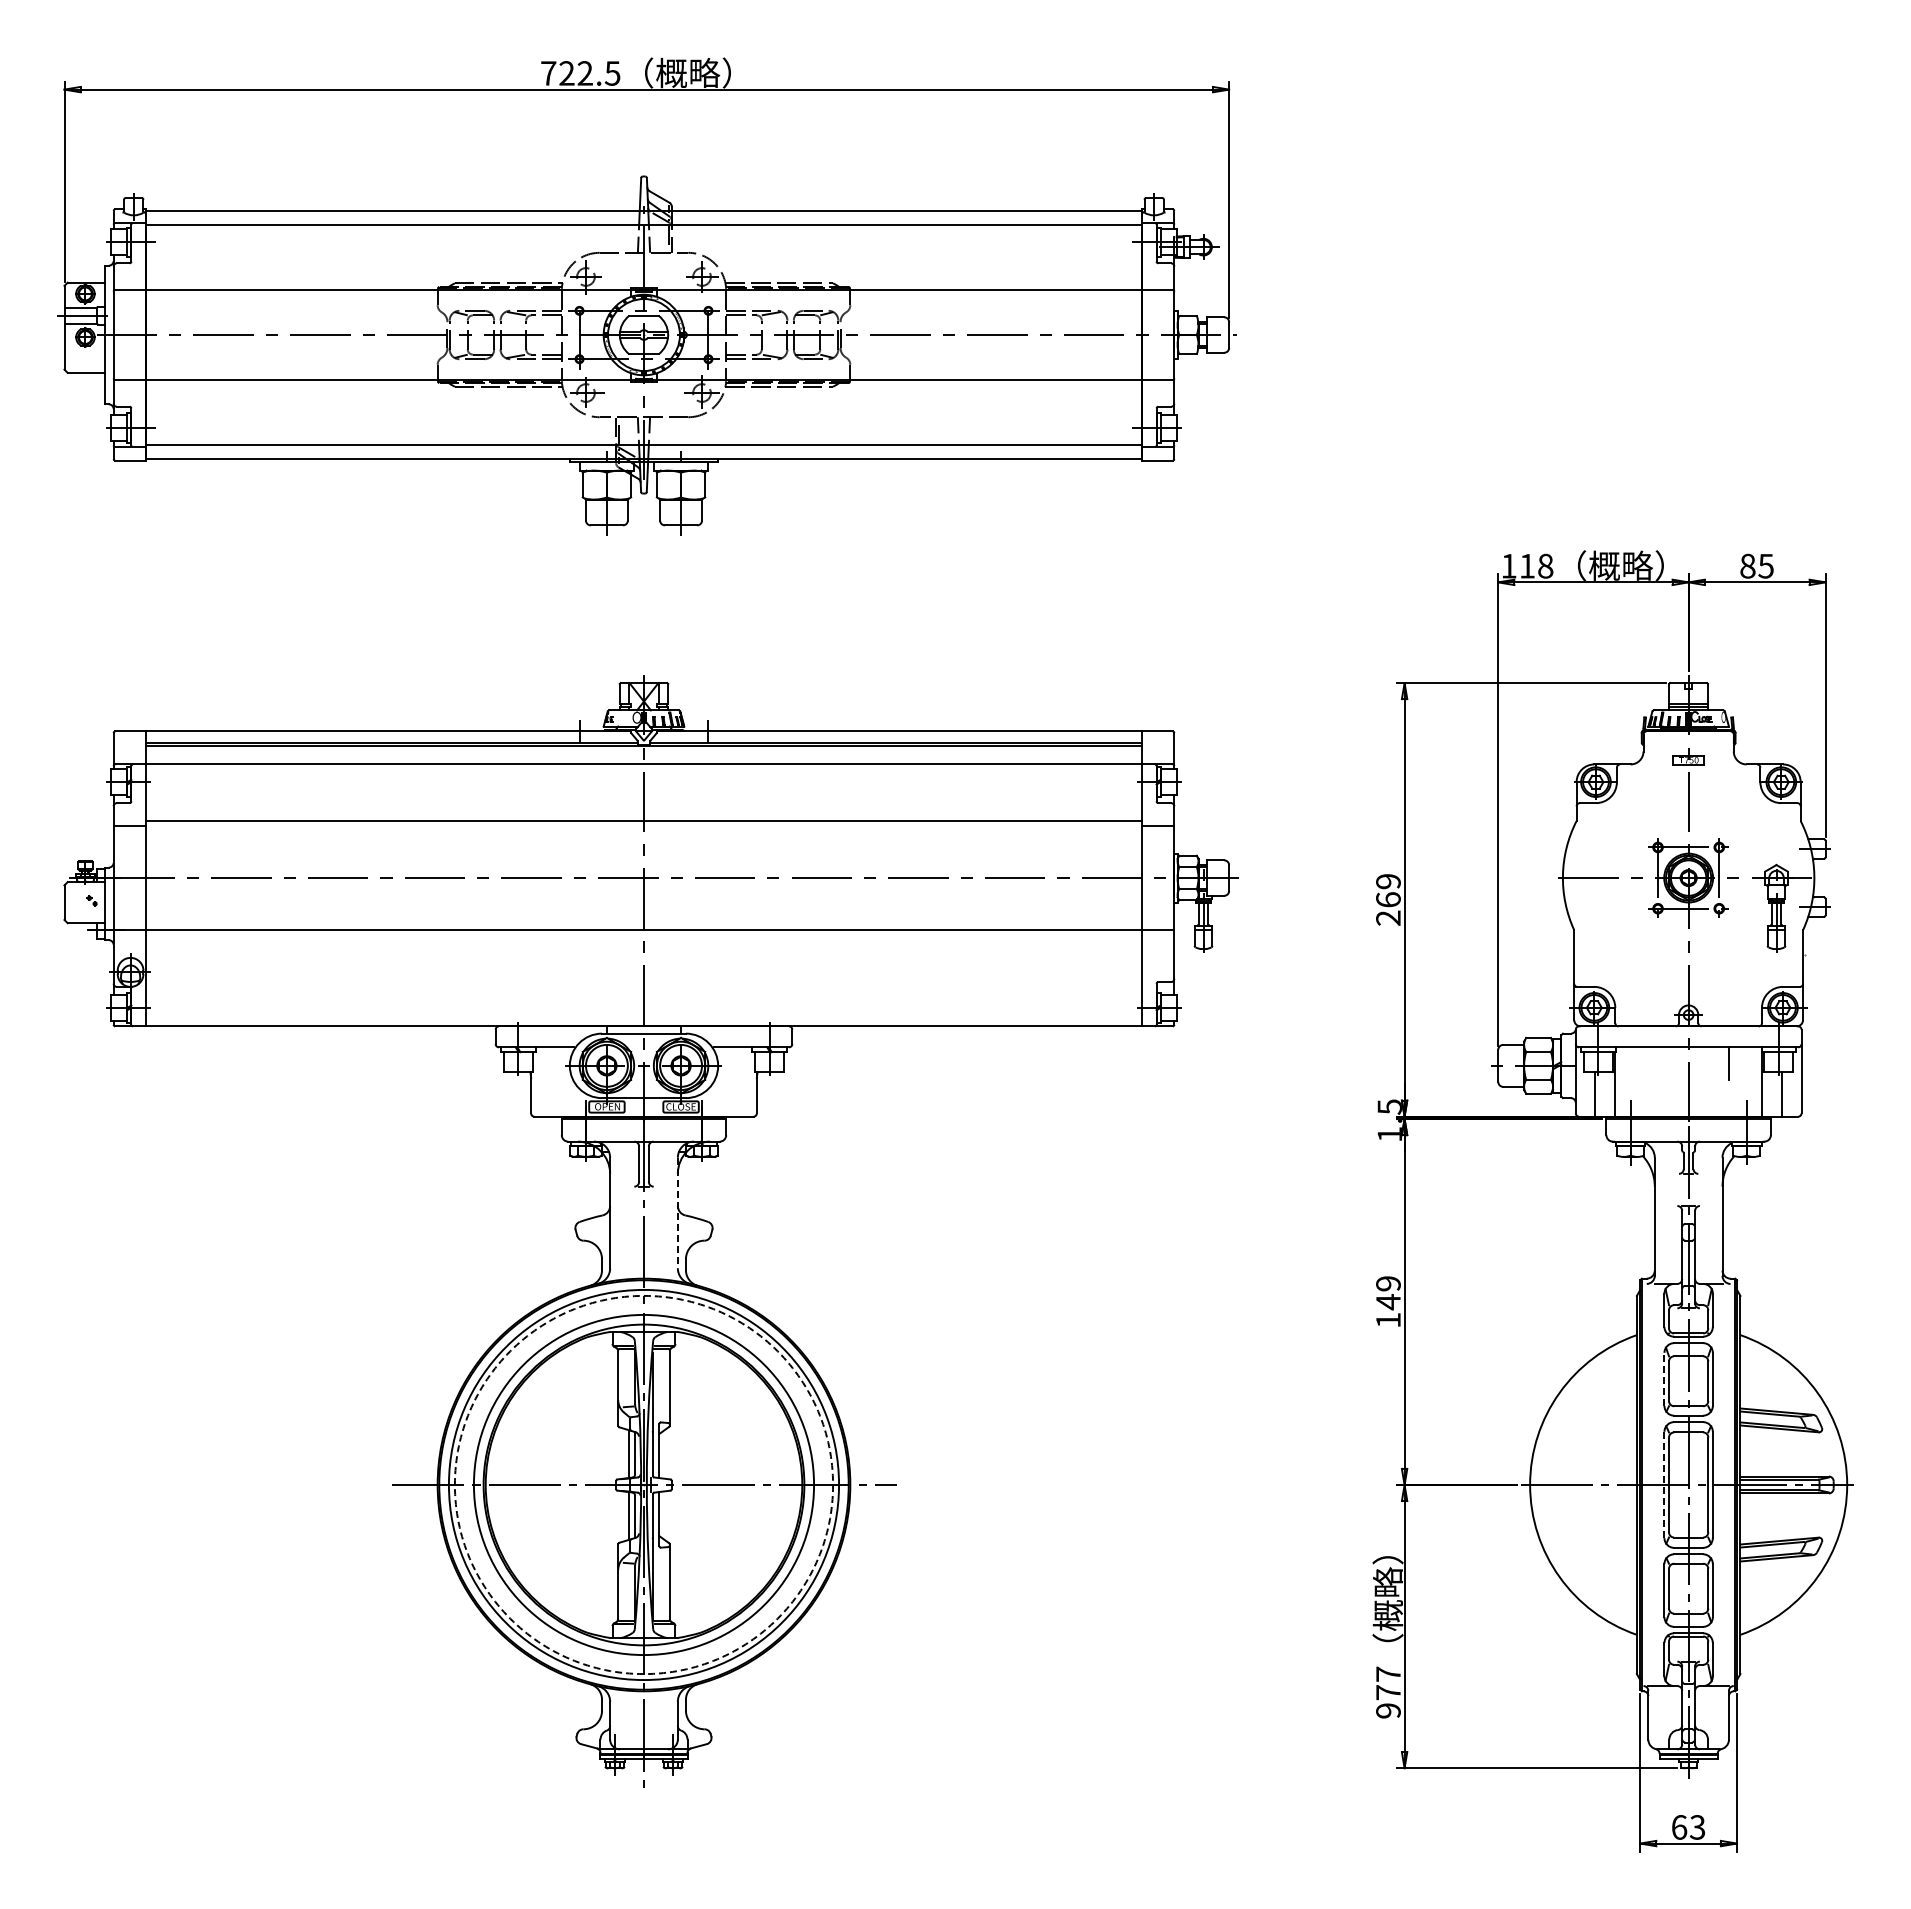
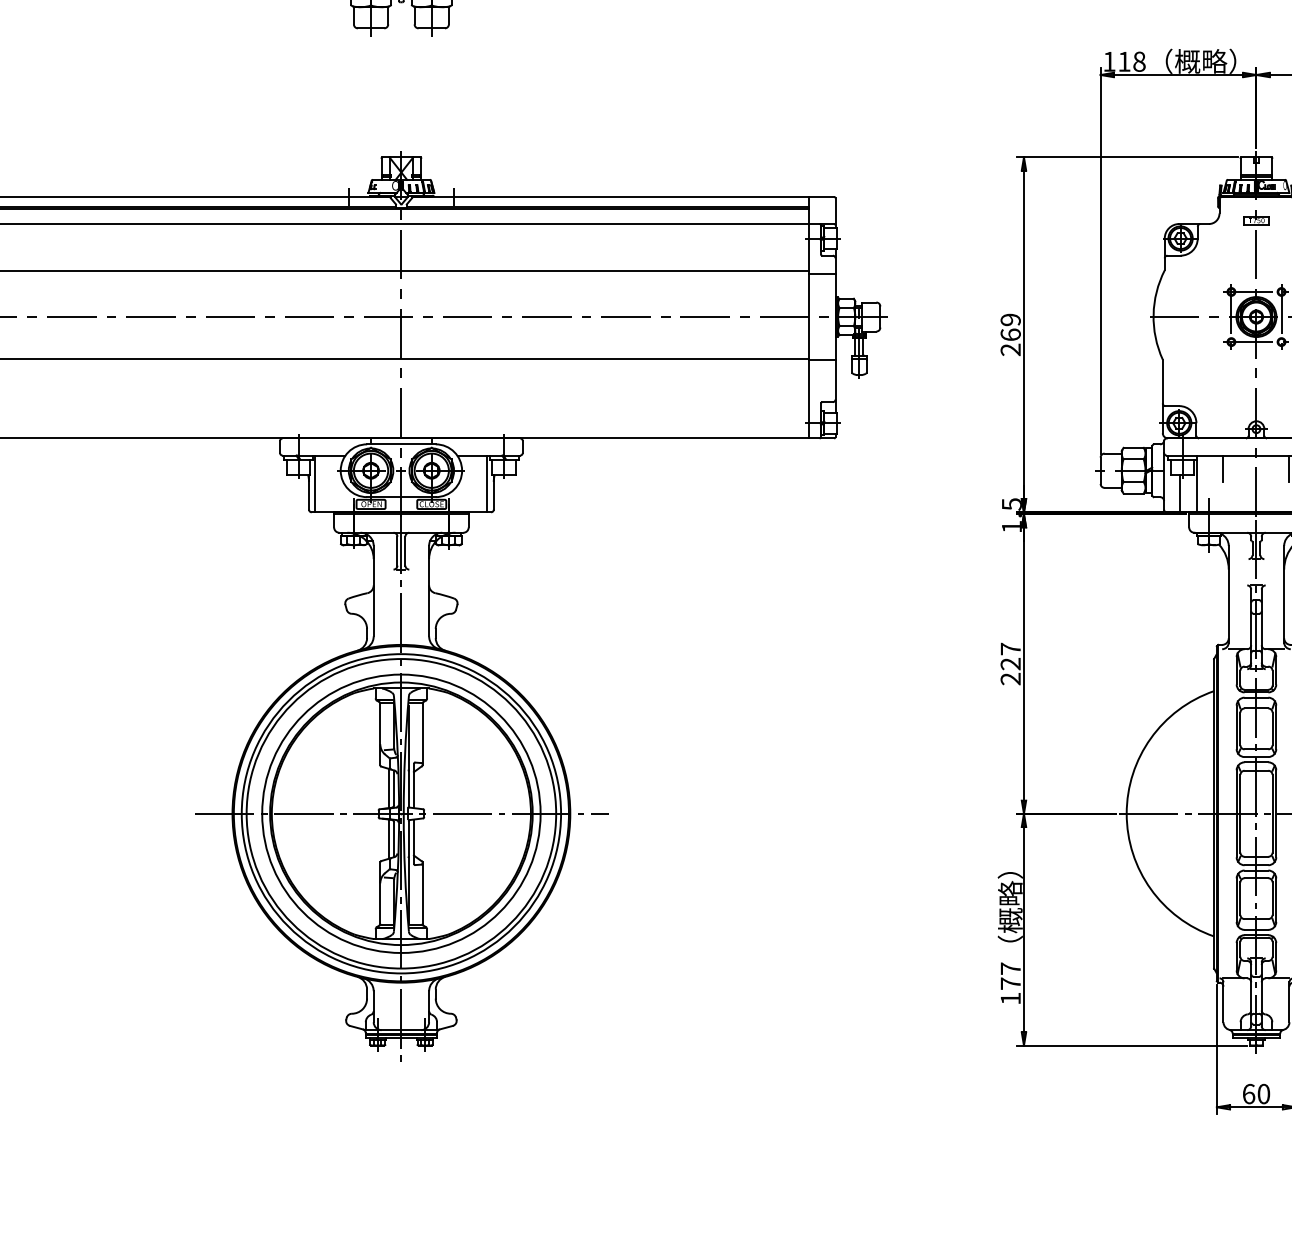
line: (1648, 1063) -> (1223, 468), added
line: (539, 1081) -> (315, 483), added
line: (748, 1081) -> (486, 483), added
line: (677, 1213) -> (428, 591), dashed -> solid
text: (1388, 1301) -> (1010, 663), 149 -> 227
line: (1664, 1379) -> (1236, 727), dashed -> solid
circle: (643, 1484) -> (401, 813), dashed -> solid
line: (1664, 1484) -> (1236, 813), dashed -> solid
text: (1388, 1710) -> (1010, 998), 977 -> 177
text: (1697, 1827) -> (1263, 1094), 63 -> 60

